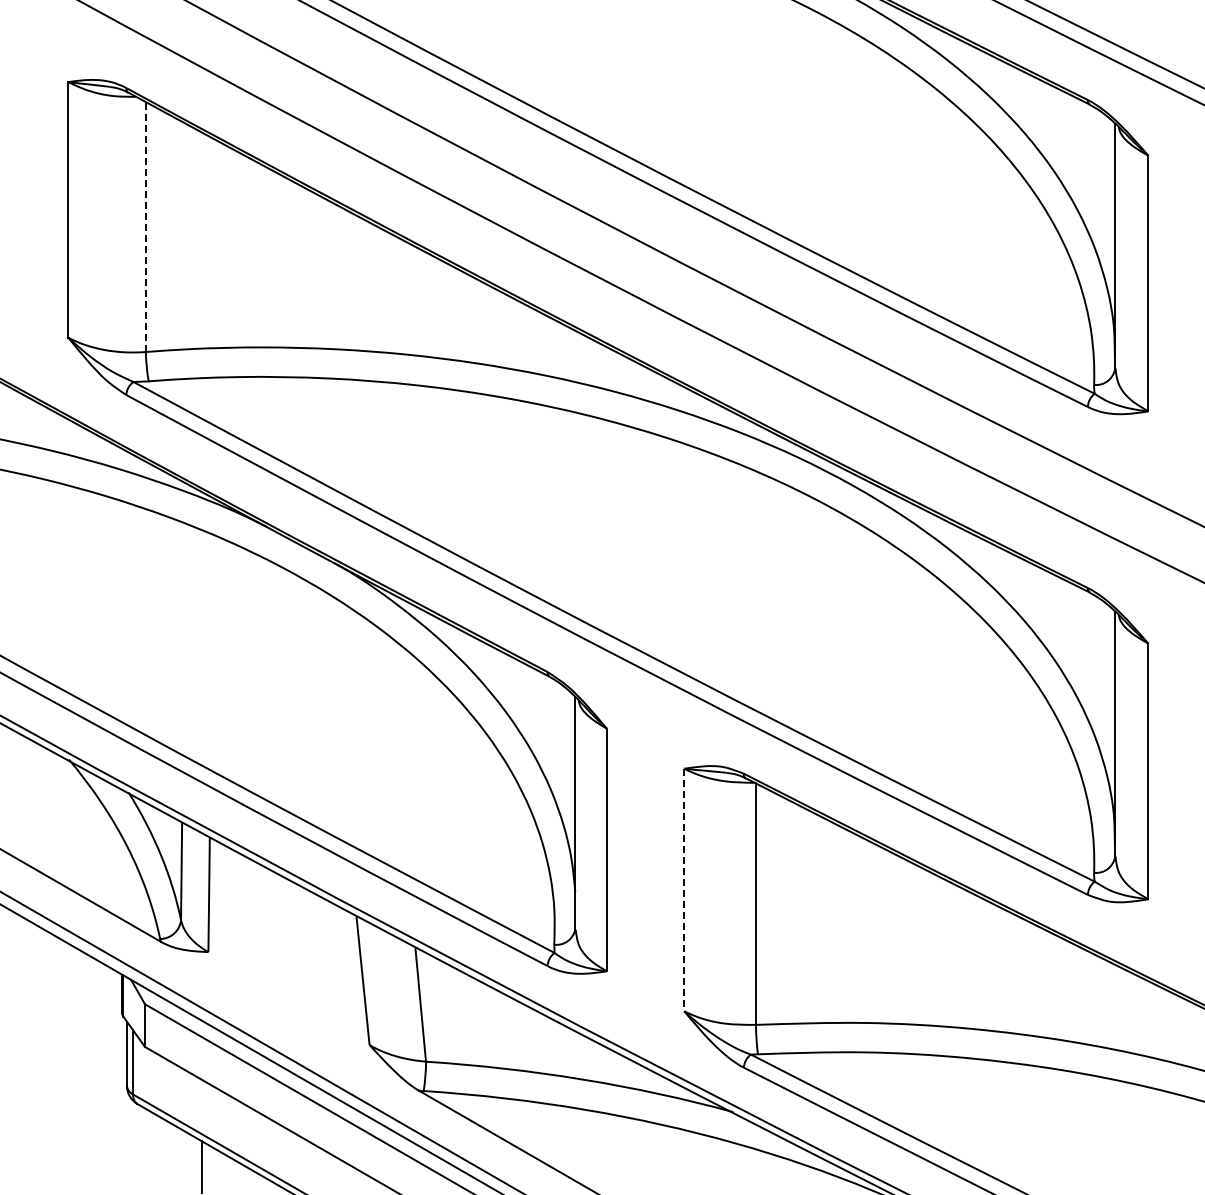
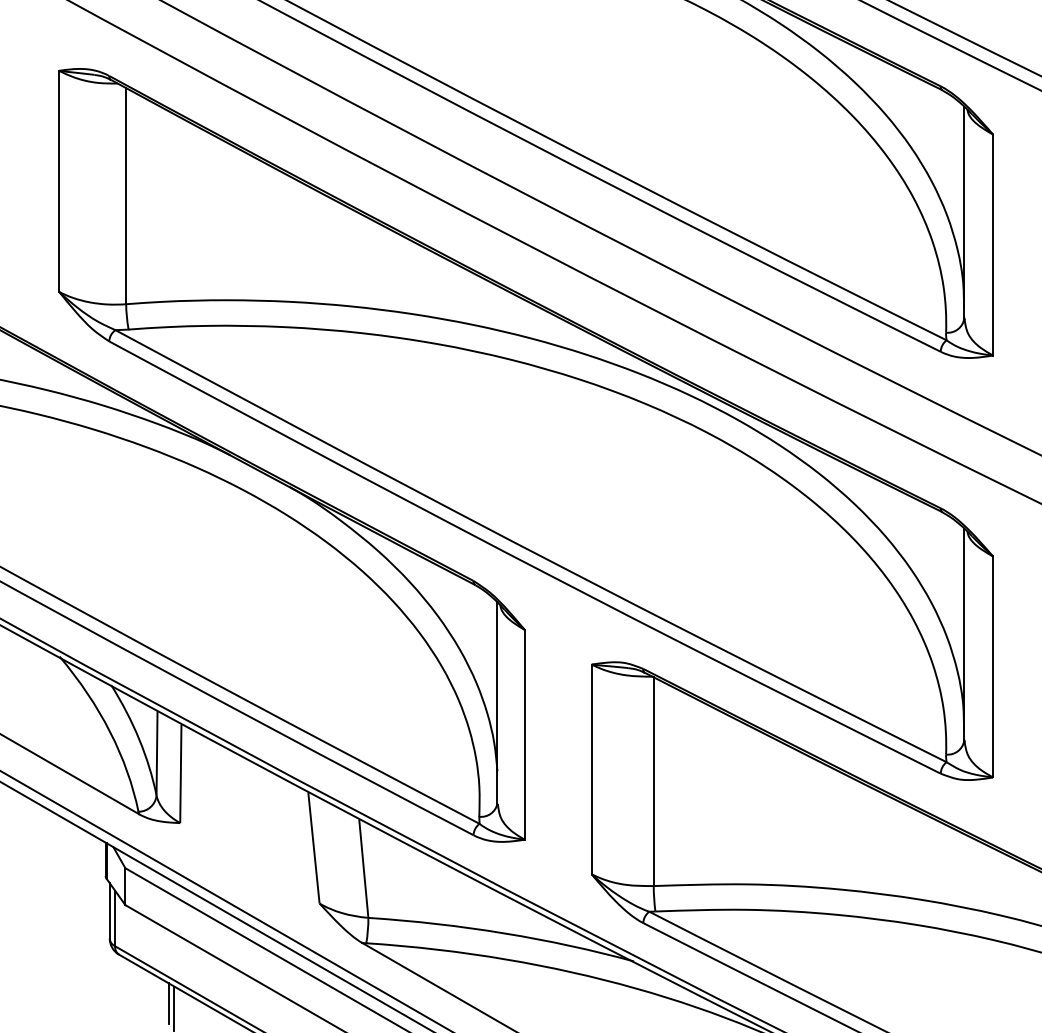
line: (145, 227) -> (125, 196), dashed -> solid
line: (684, 890) -> (591, 769), dashed -> solid
line: (195, 1160) -> (169, 1003), added

